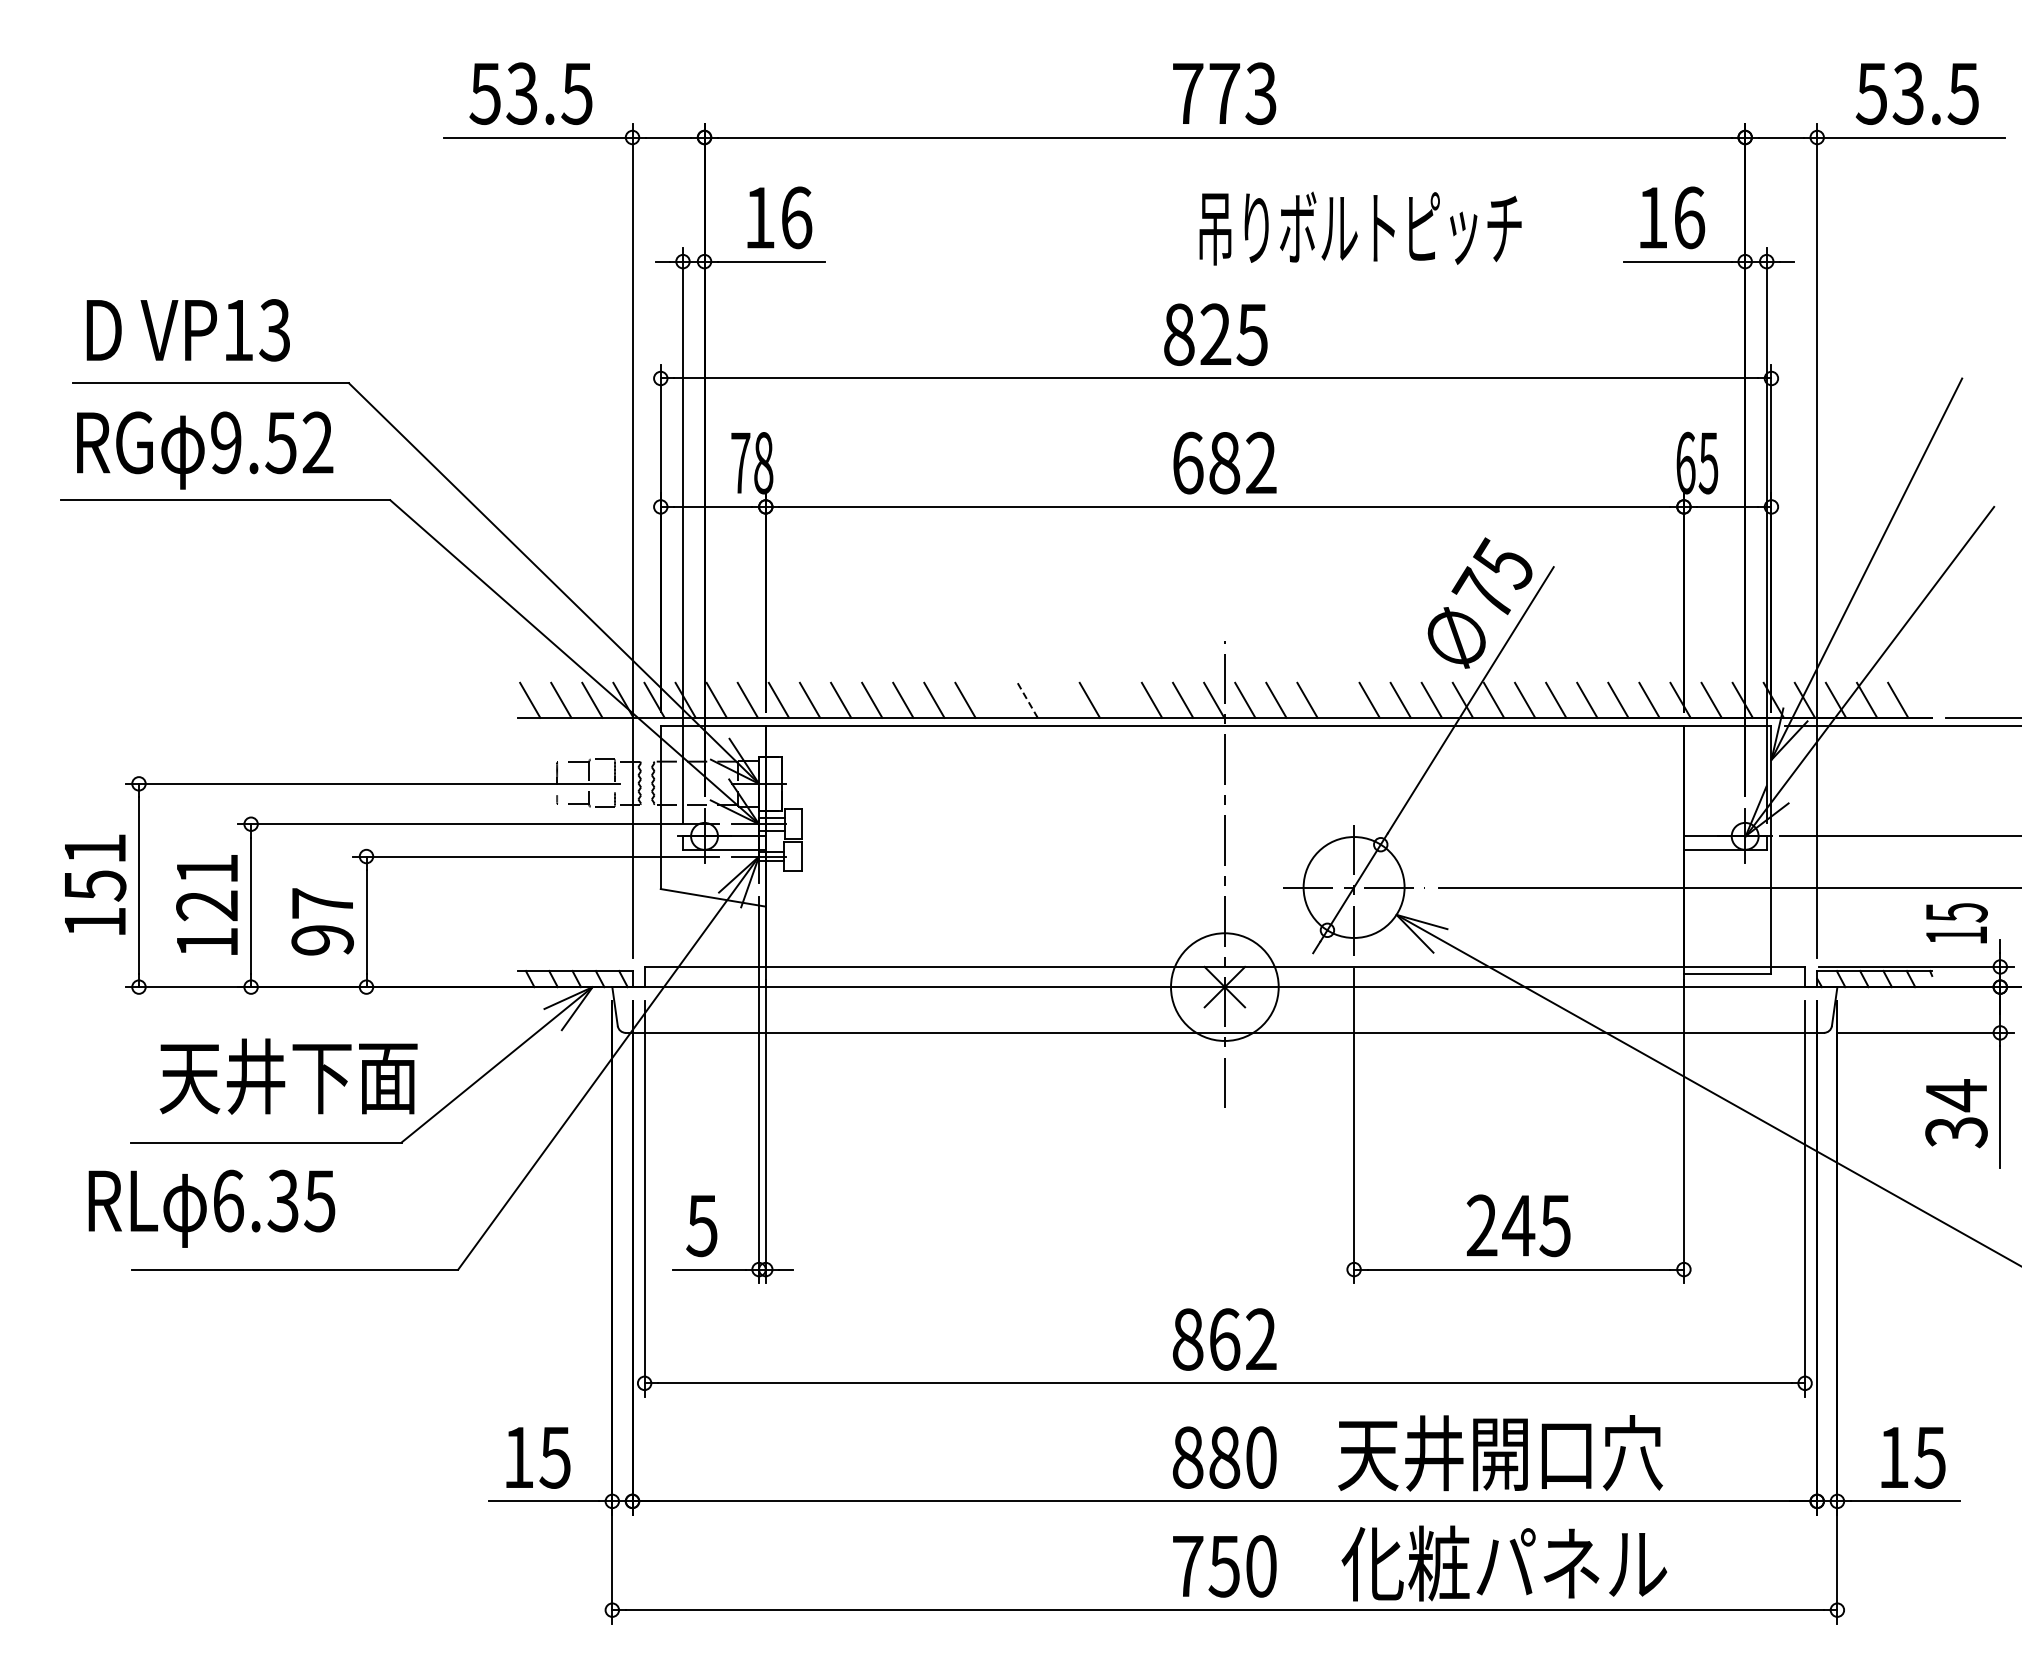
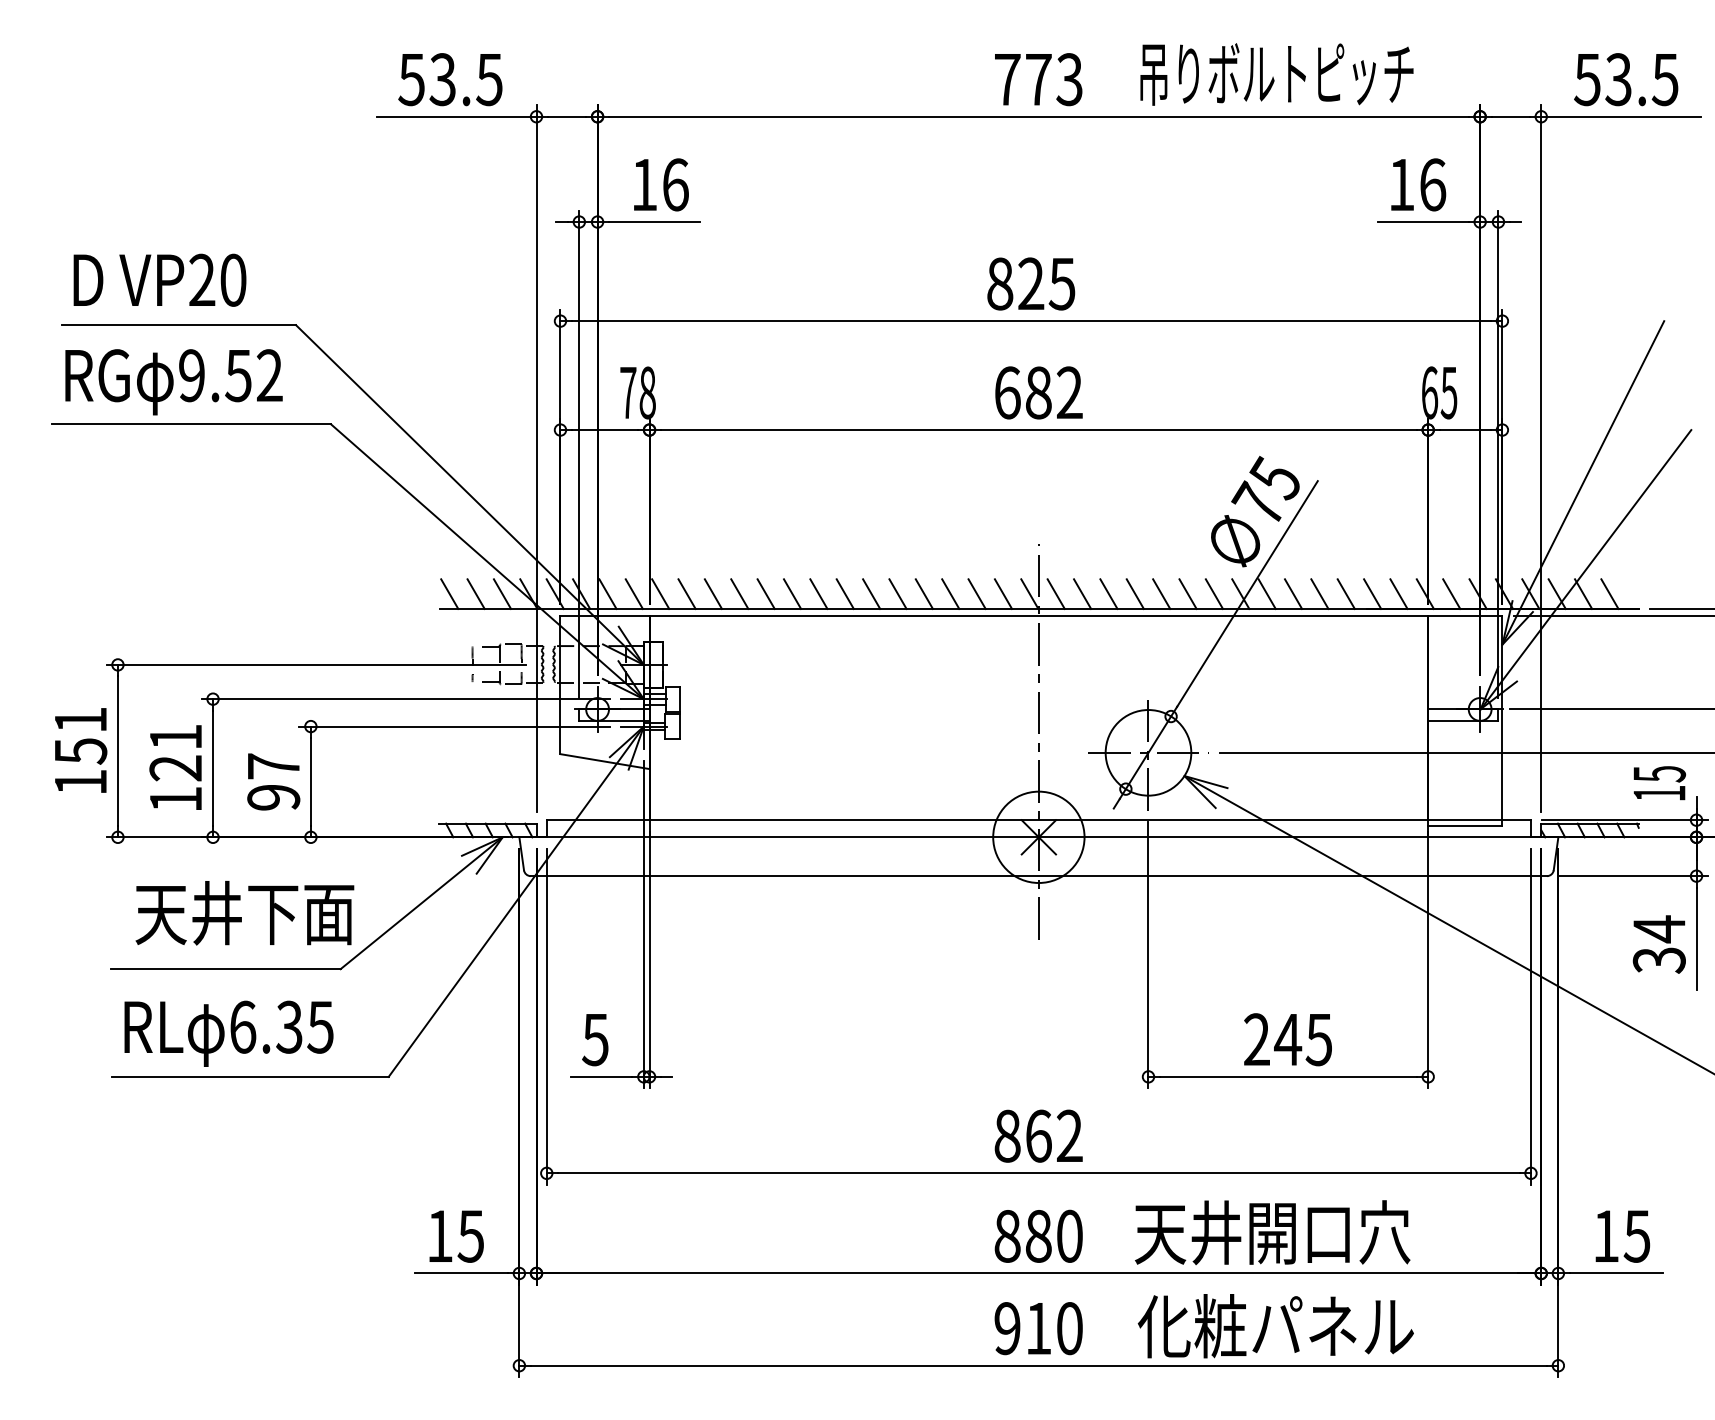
text: (1360, 228) -> (1276, 74), moved
text: (256, 330) -> (217, 280), VP13 -> VP20
line: (996, 699) -> (845, 593), added
line: (1027, 699) -> (871, 593), dashed -> solid
line: (1058, 699) -> (897, 593), added
line: (1120, 699) -> (950, 593), added
line: (1338, 699) -> (1135, 593), added
text: (211, 1208) -> (228, 1033), moved
text: (1205, 1566) -> (1022, 1328), 750 -> 910

